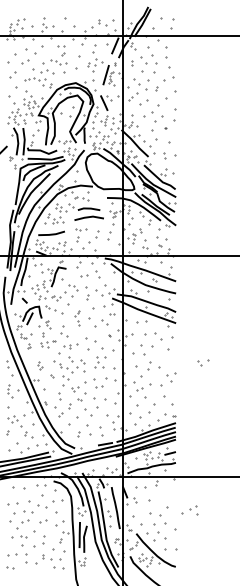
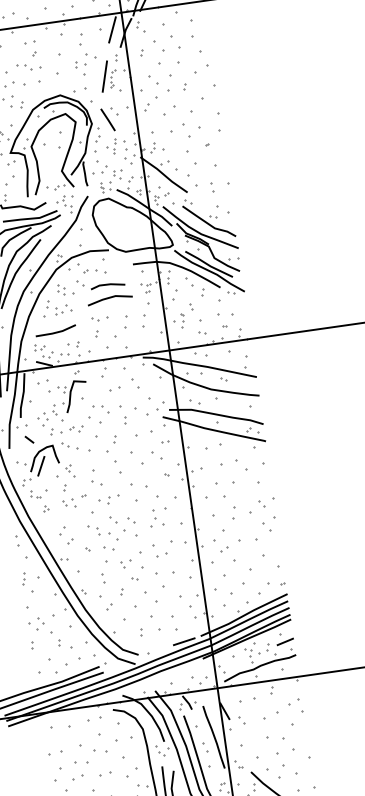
part: (77, 318) -> (114, 455), size x1.67
part: (203, 362) -> (267, 502), moved
part: (39, 365) -> (66, 535), size x1.67
part: (189, 510) -> (288, 707), moved

